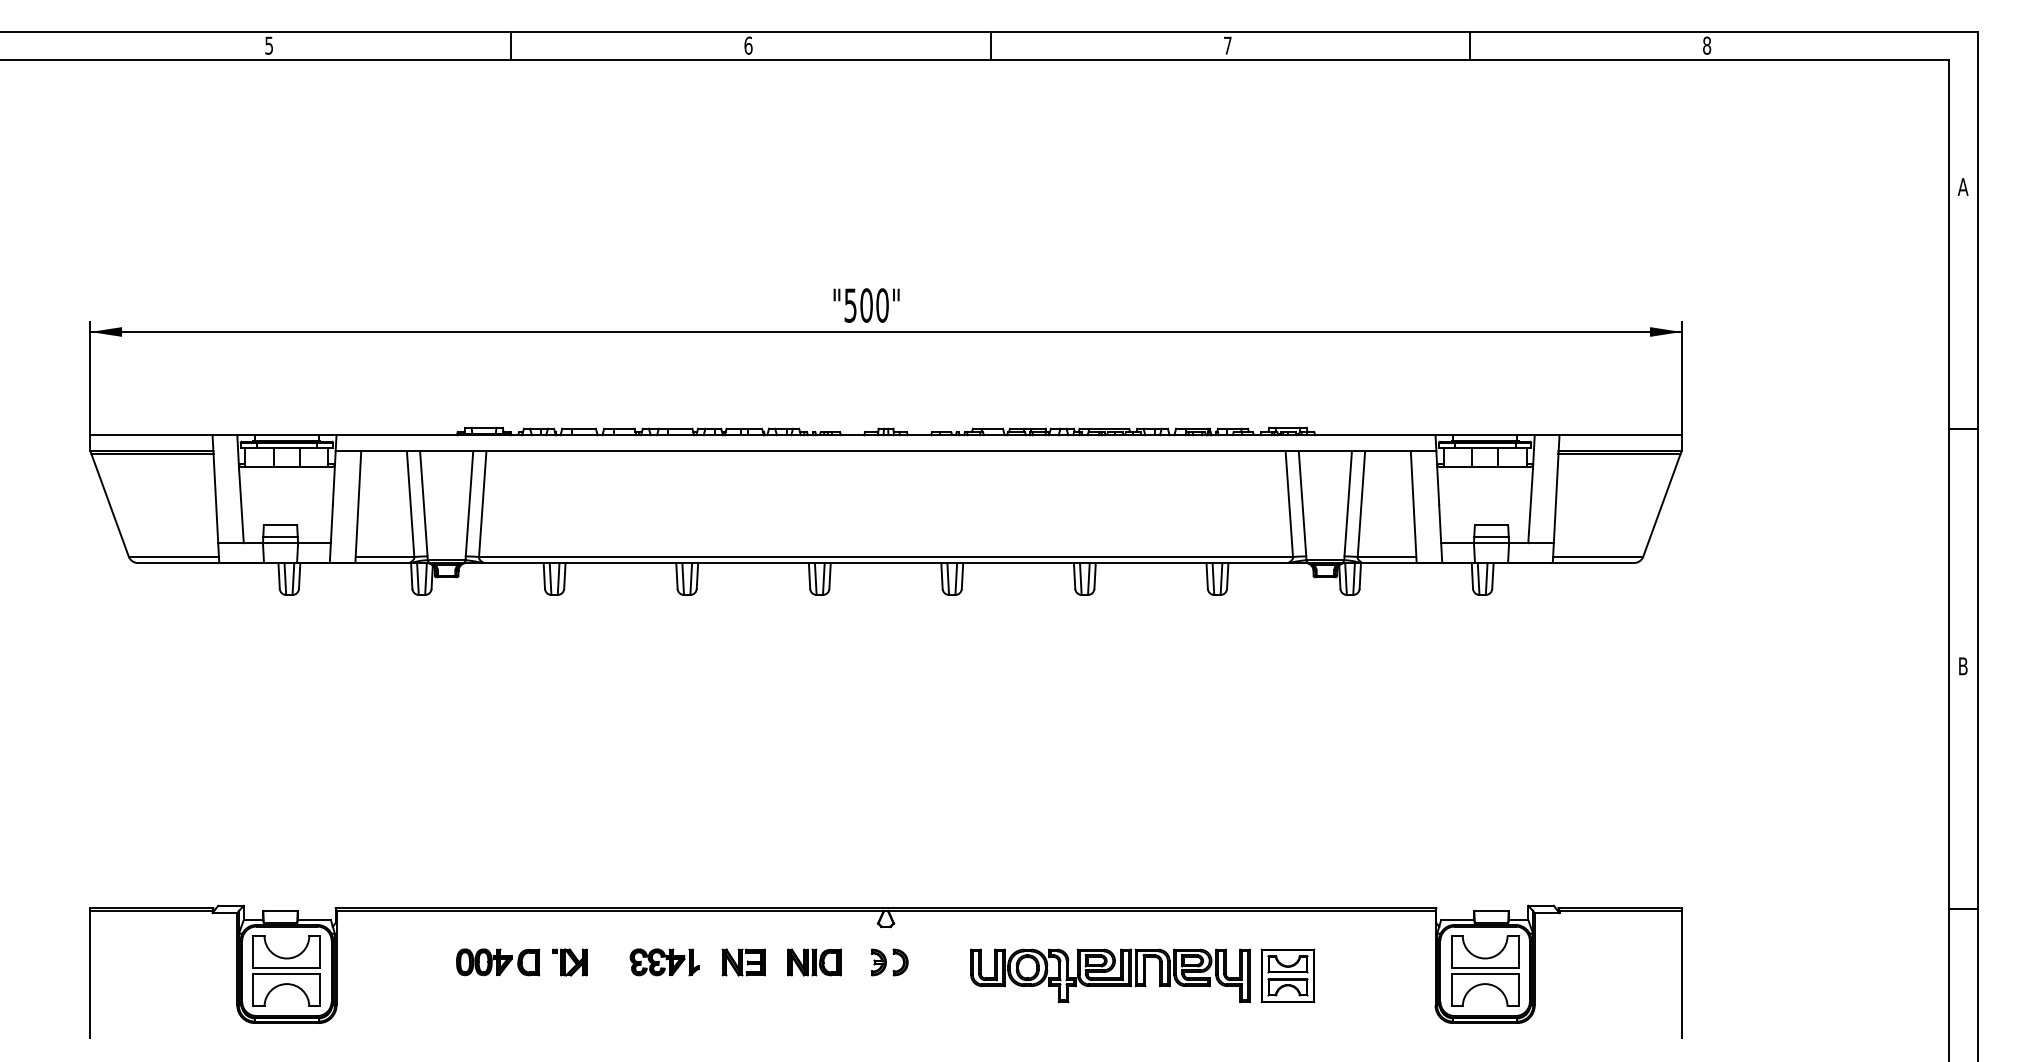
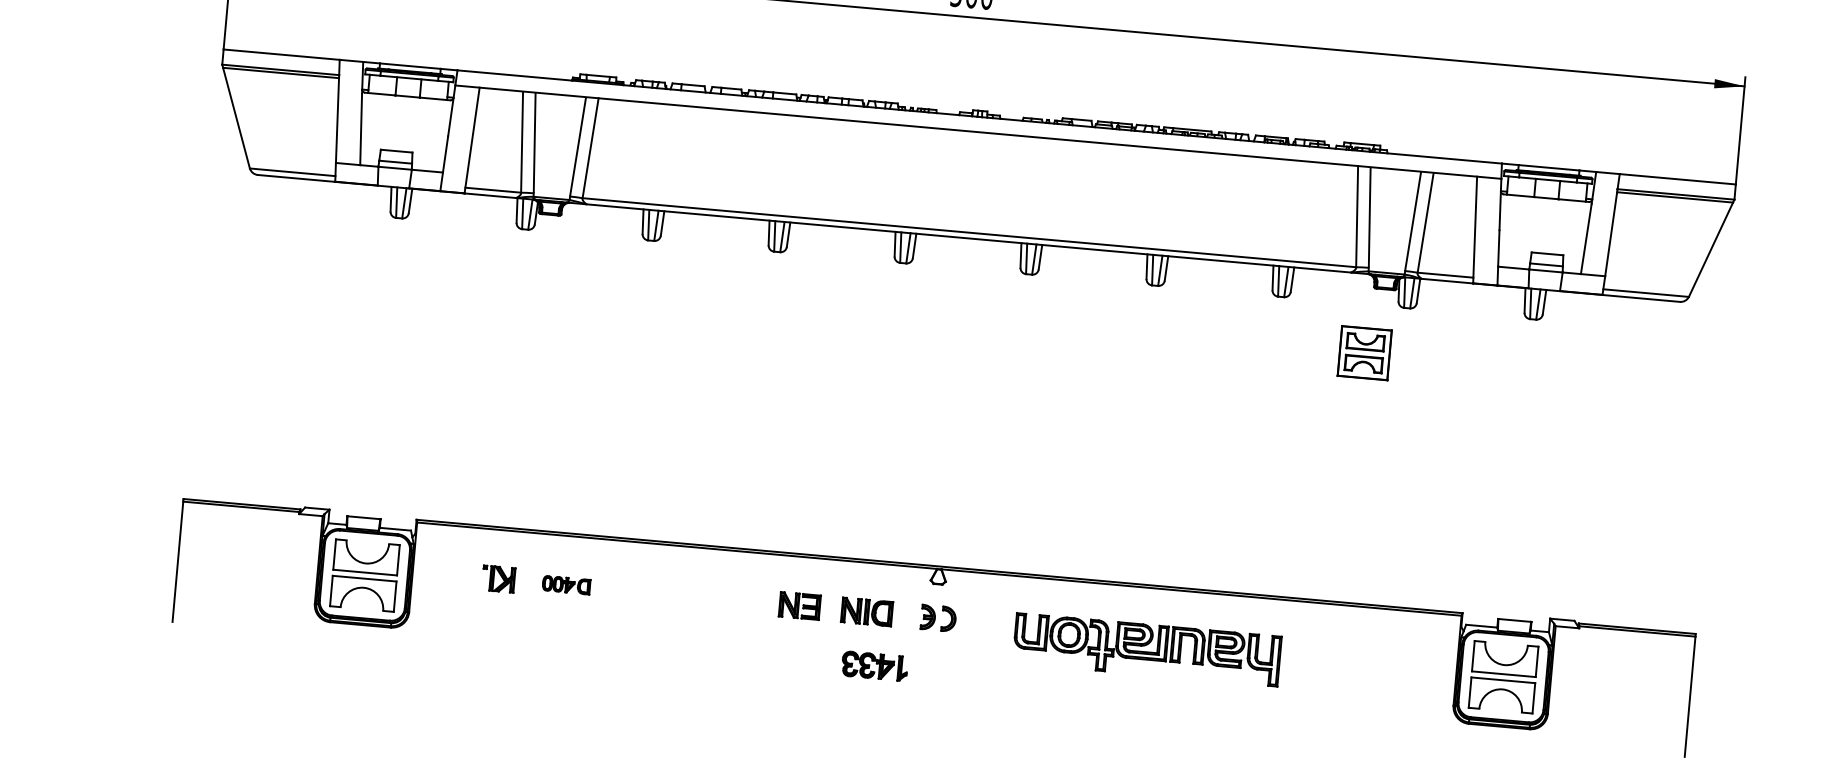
part: (498, 962) -> (566, 585), size x0.6
part: (569, 962) -> (498, 579), moved
part: (664, 962) -> (874, 666), moved
part: (1287, 975) -> (1364, 352), moved

